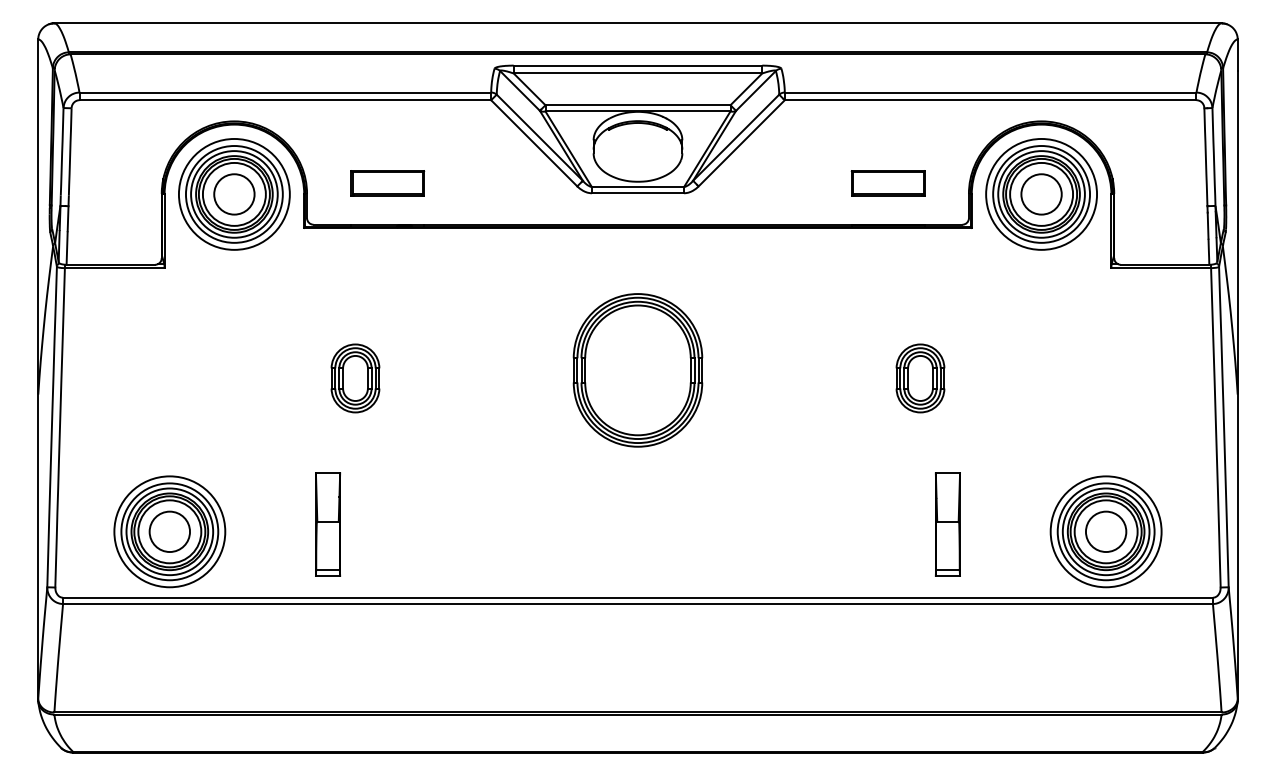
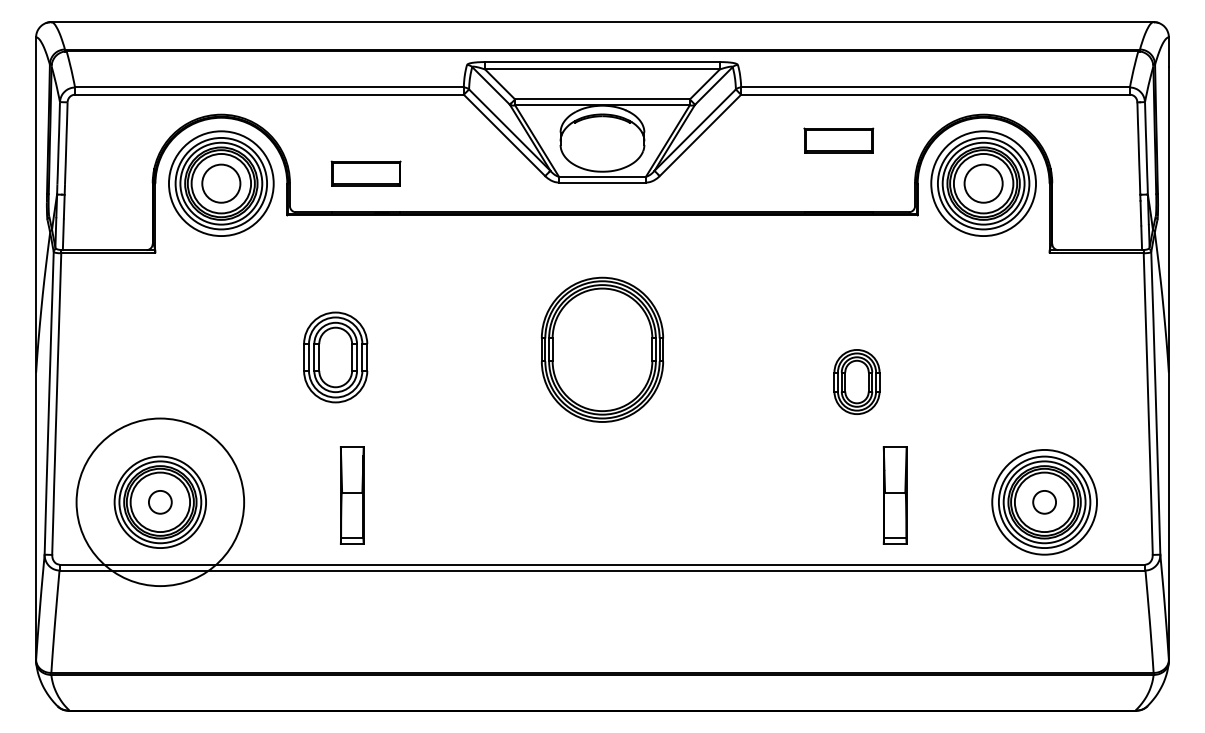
part: (887, 183) -> (838, 140), moved
part: (355, 378) -> (335, 357), size x1.4
part: (920, 378) -> (857, 382), moved
part: (327, 524) -> (351, 495), moved
circle: (169, 531) -> (160, 502), size x0.6
circle: (169, 531) -> (160, 502), size x1.6
circle: (1105, 531) -> (1044, 502), size x0.6

